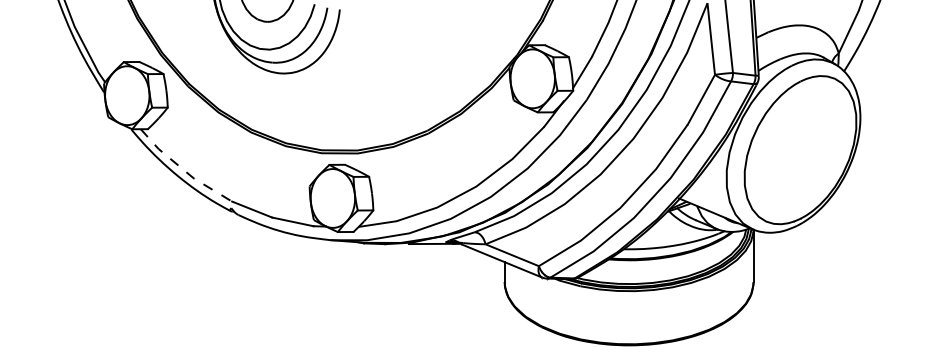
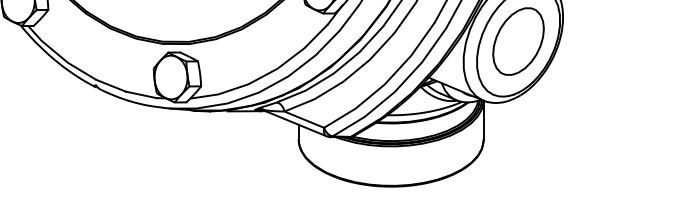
part: (800, 149) -> (518, 41), added
line: (183, 169) -> (60, 55), dashed -> solid

